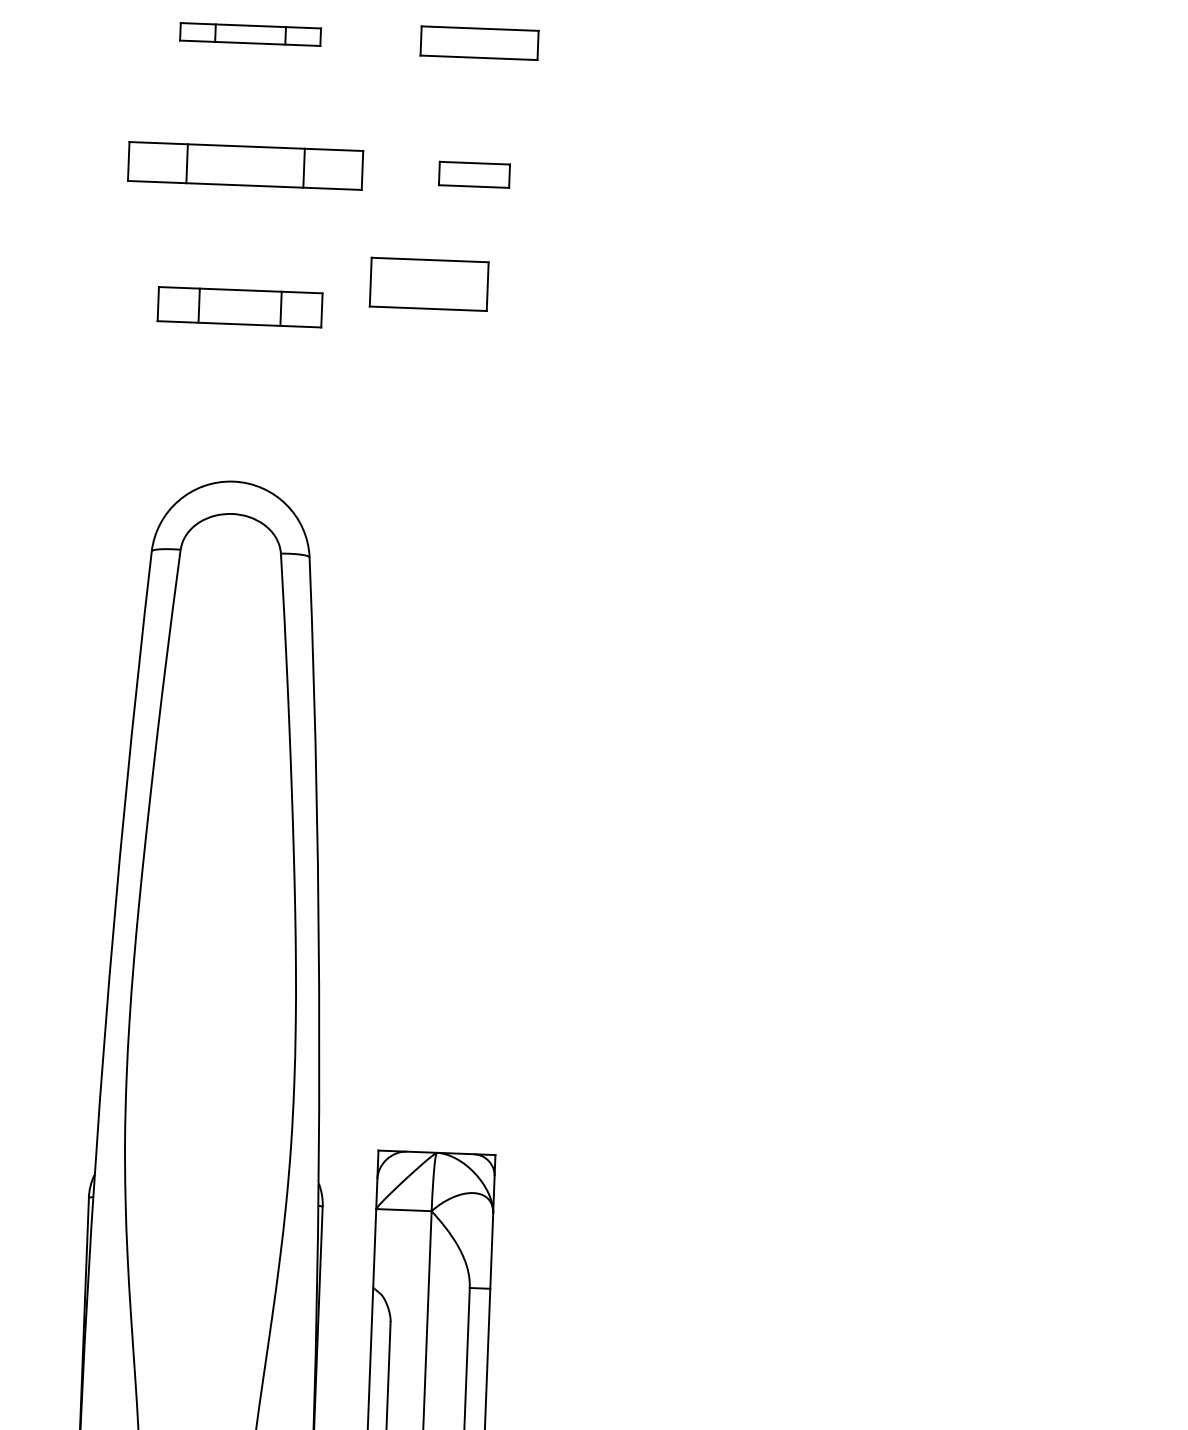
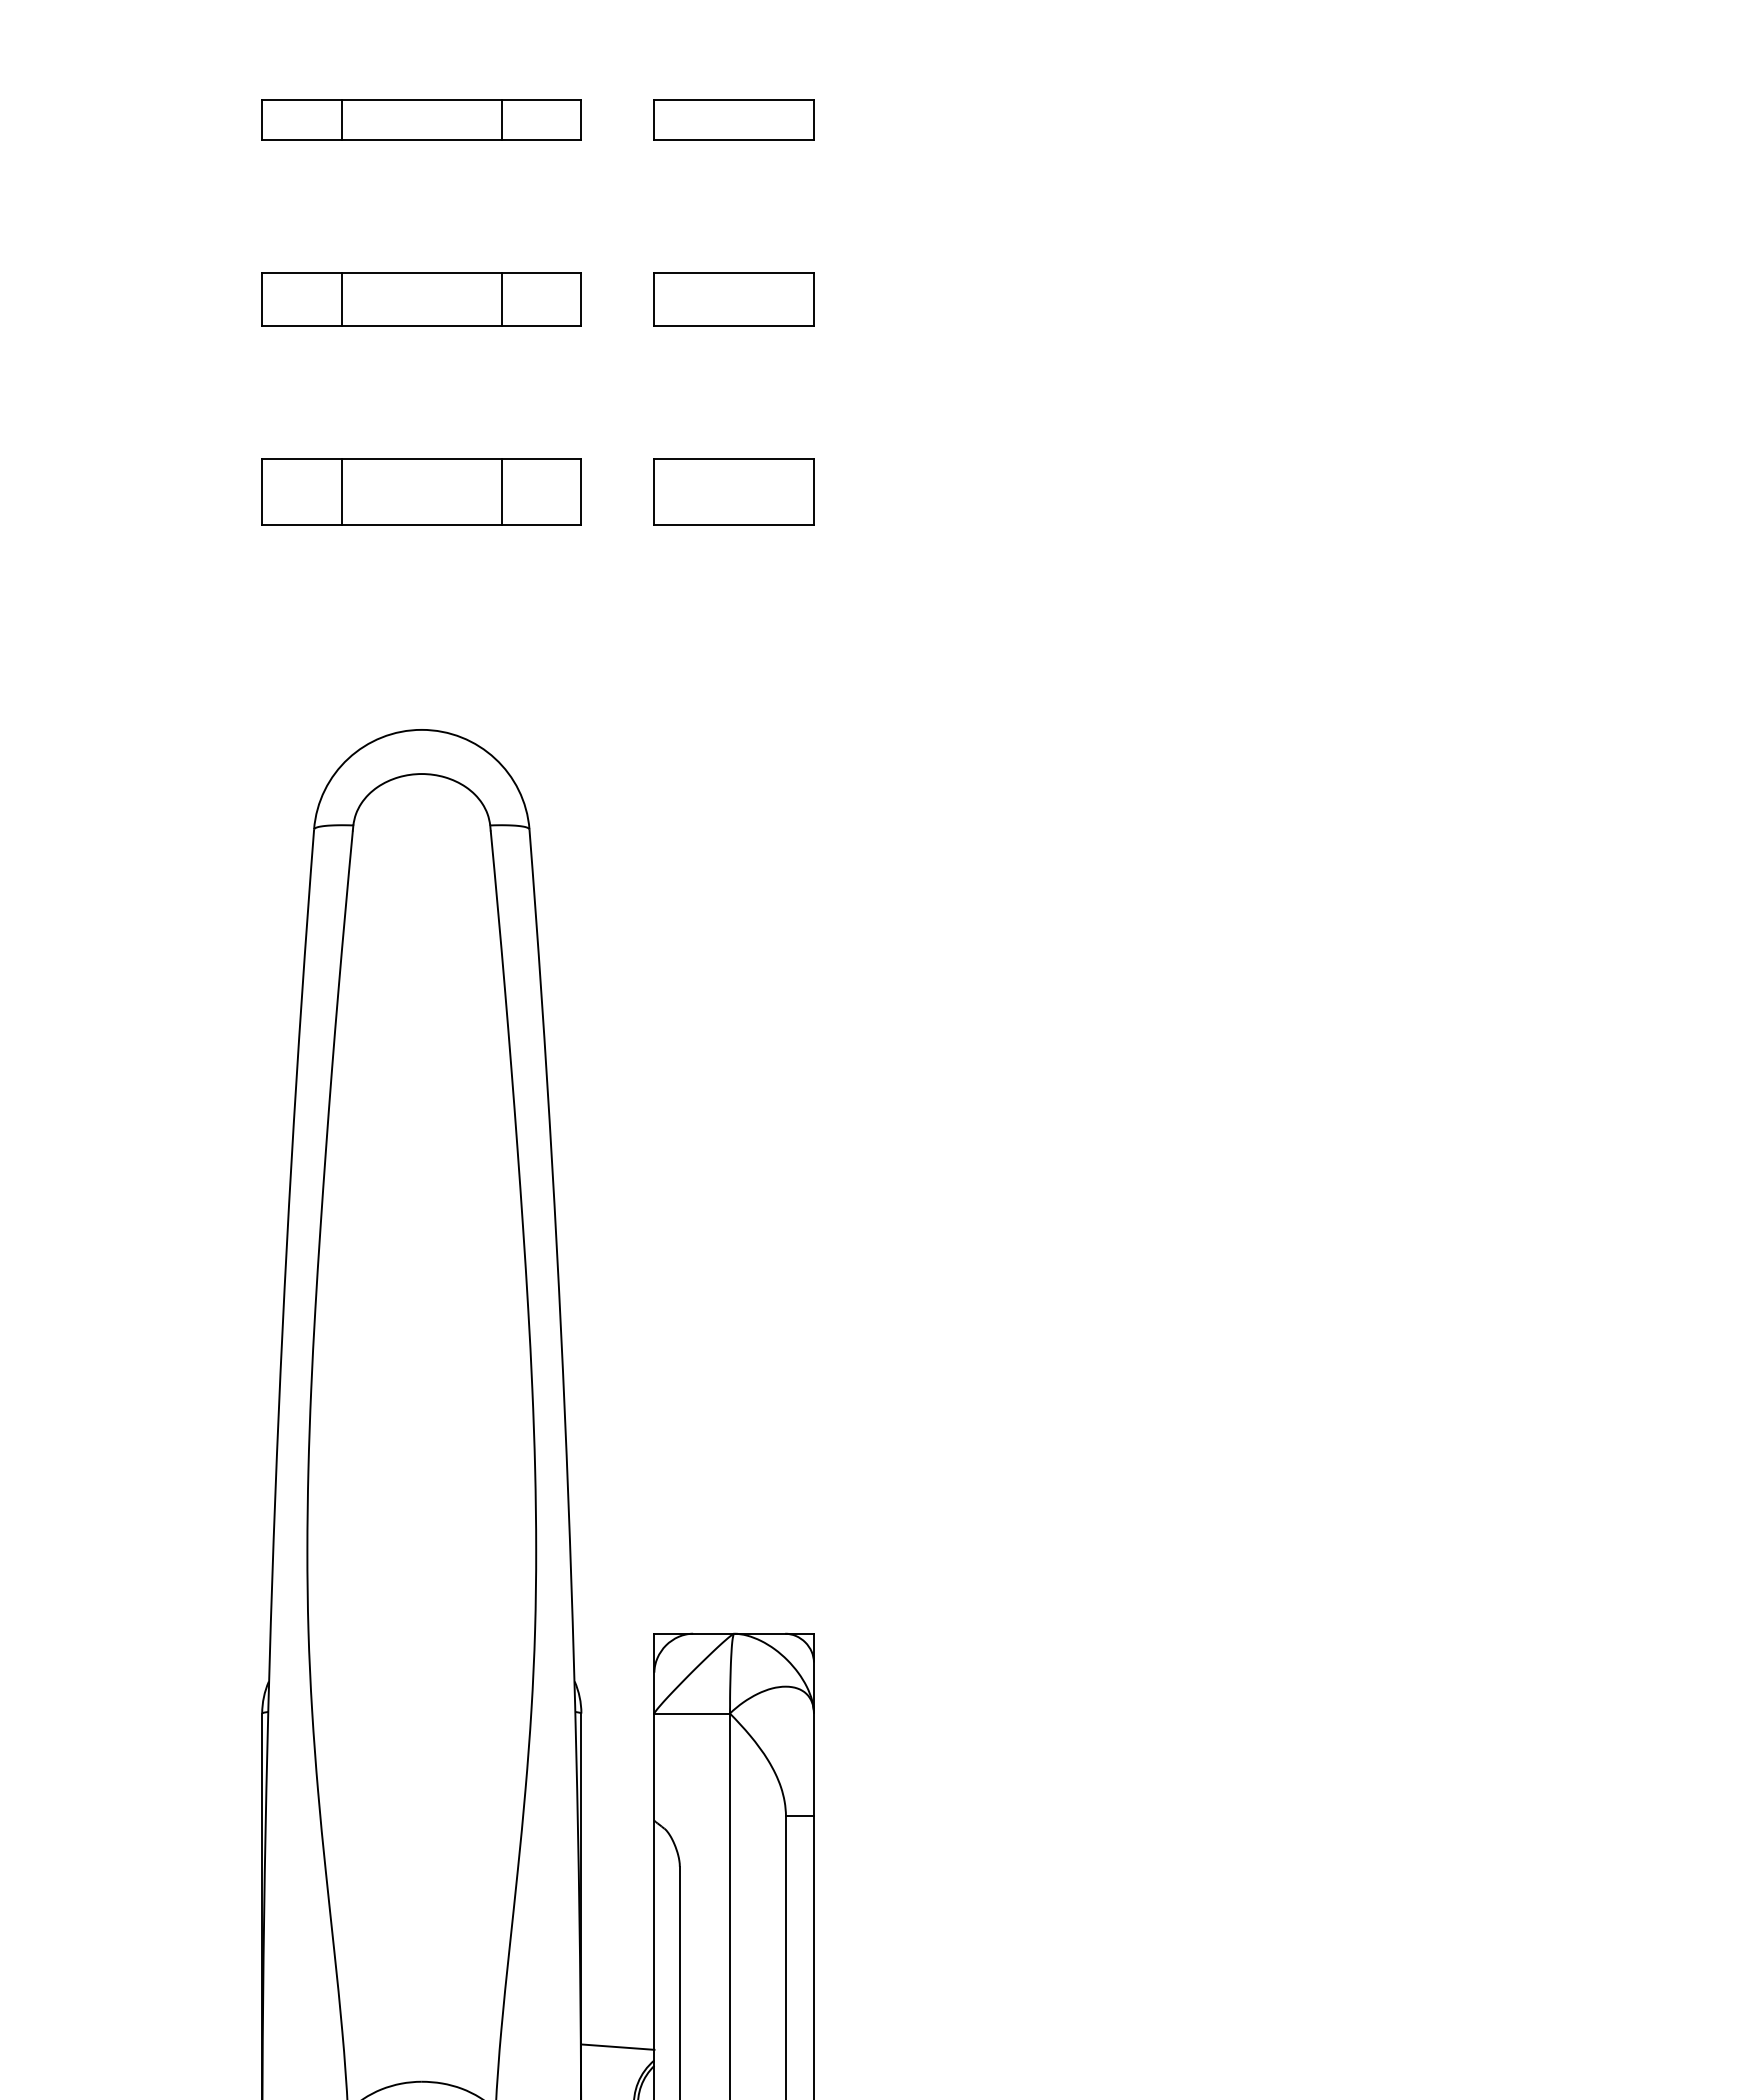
part: (250, 34) -> (421, 119), size x1.67
part: (474, 175) -> (733, 299), size x1.67
part: (428, 284) -> (733, 491), moved
part: (239, 306) -> (421, 491), size x1.43

